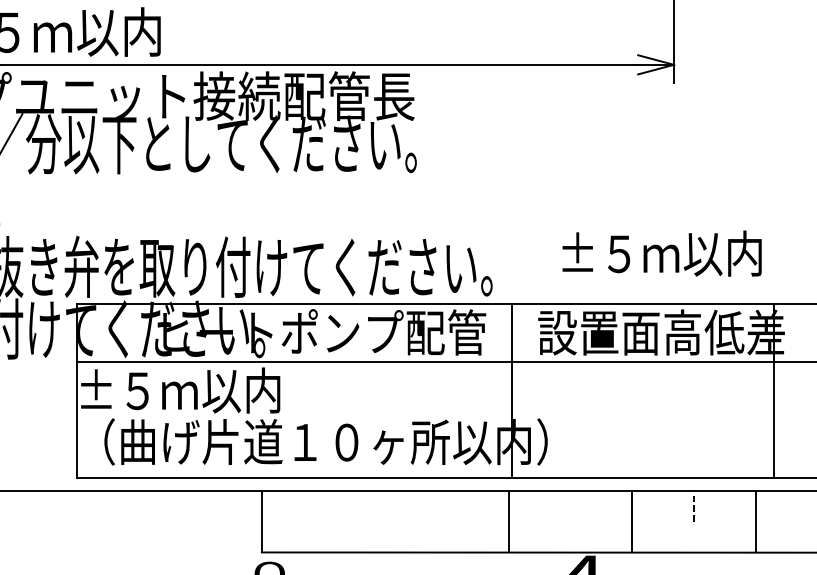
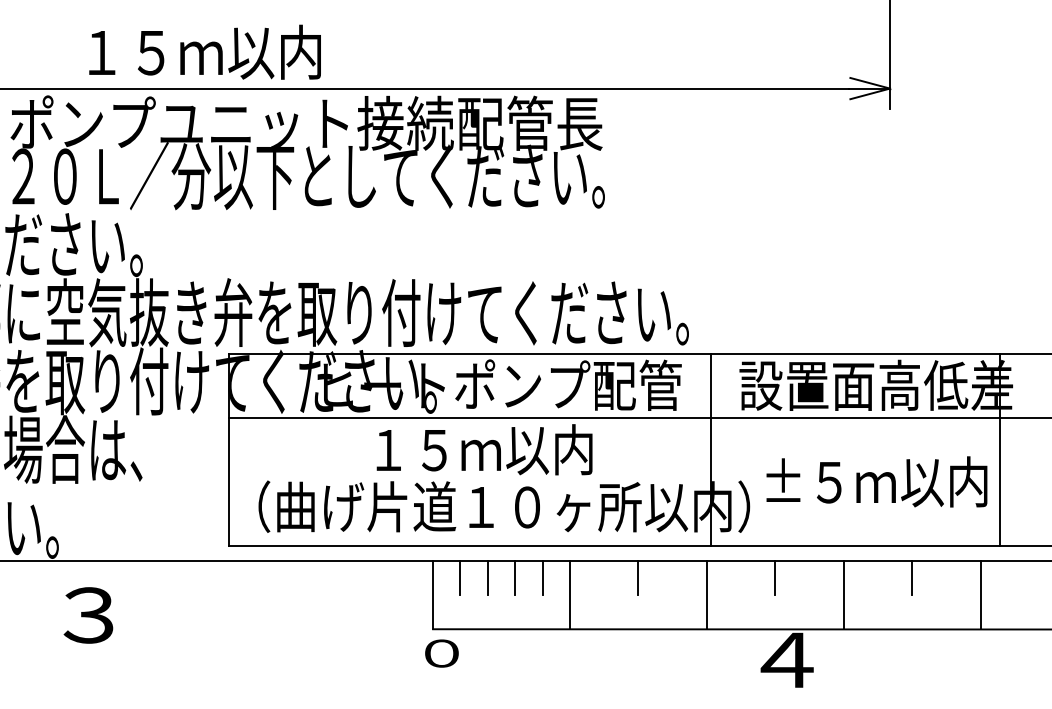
text: (661, 253) -> (876, 481), moved
text: (243, 390) -> (412, 449), ±５ｍ以内 -> １５ｍ以内
line: (286, 505) -> (460, 577), added
line: (310, 505) -> (487, 577), added
line: (336, 505) -> (515, 577), added
line: (360, 505) -> (542, 577), added
line: (447, 505) -> (638, 577), added
line: (570, 505) -> (775, 577), added
line: (694, 505) -> (912, 577), dashed -> solid
line: (384, 521) -> (569, 594), added

